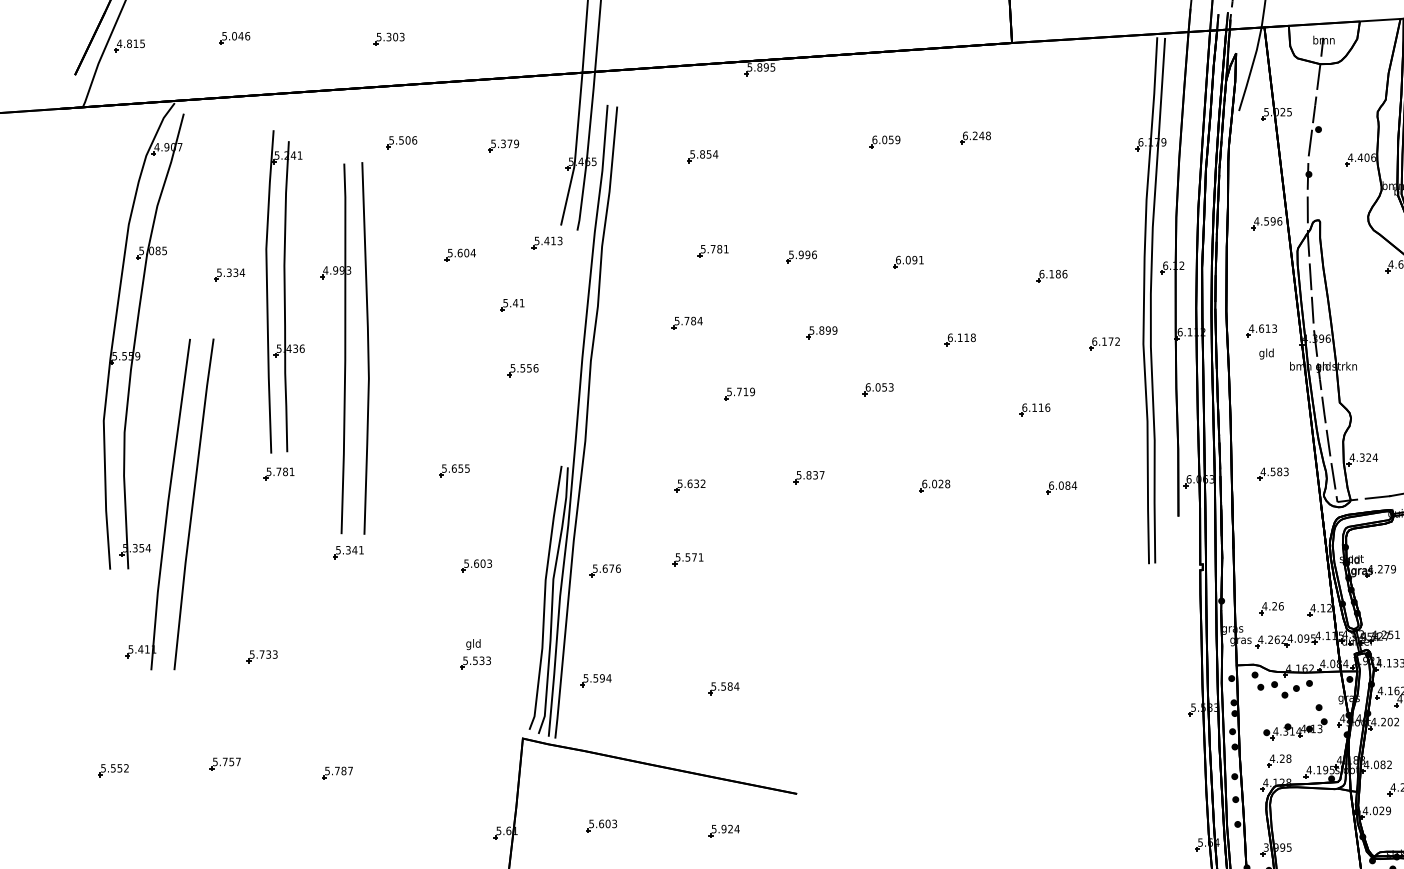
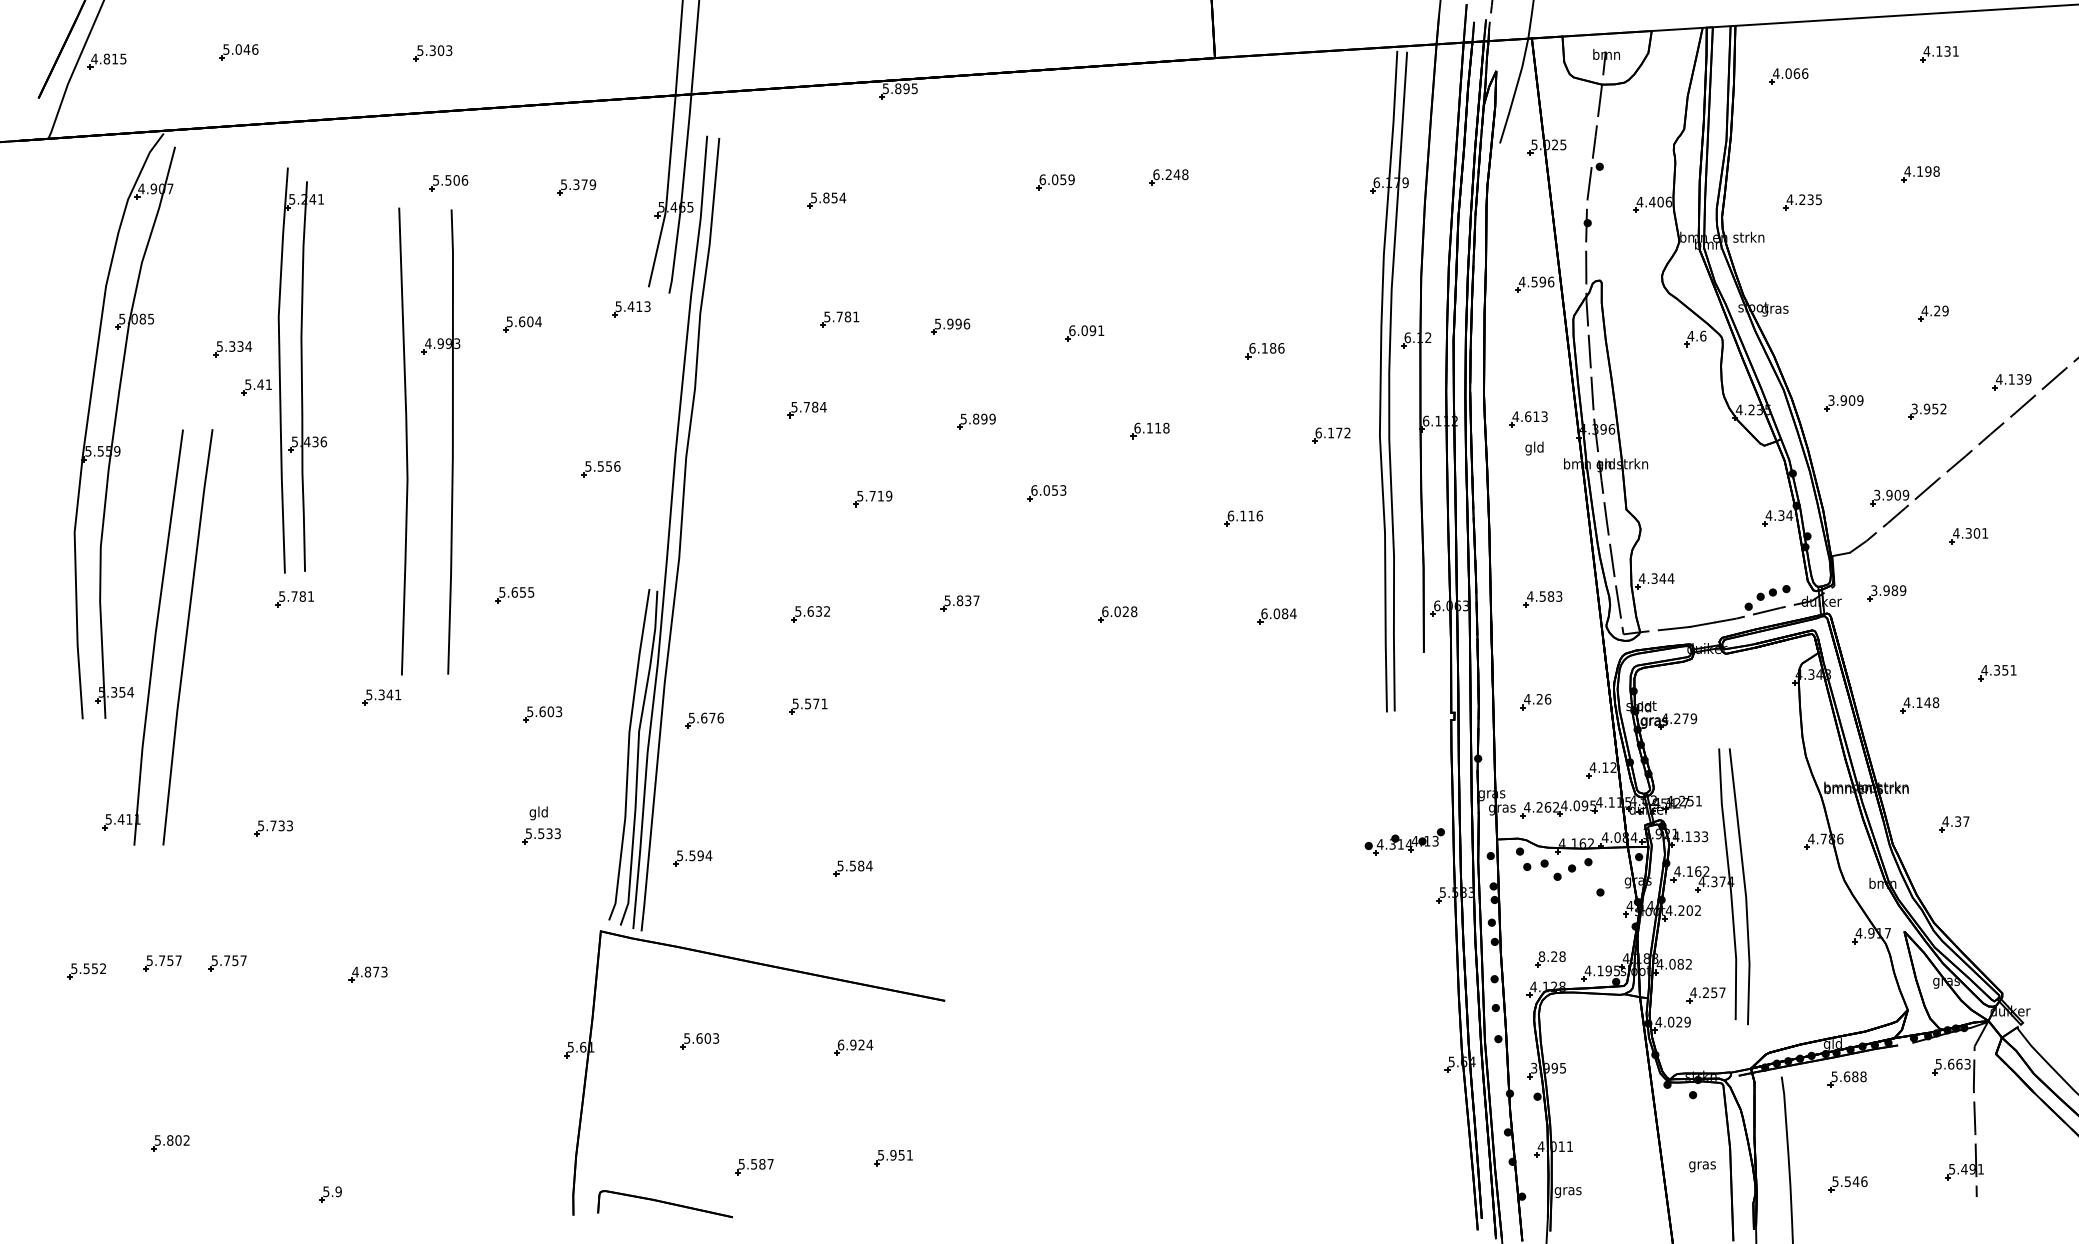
part: (512, 305) -> (256, 387), moved
part: (345, 348) -> (452, 441), moved
text: (1368, 457) -> (1662, 578), 4.324 -> 4.344
part: (1271, 608) -> (1535, 702), moved
part: (1295, 729) -> (1404, 841), moved
text: (1272, 758) -> (1541, 956), 4.28 -> 8.28
part: (173, 764) -> (162, 963), added
text: (338, 770) -> (369, 971), 5.787 -> 4.873
text: (713, 828) -> (840, 1044), 5.924 -> 6.924

